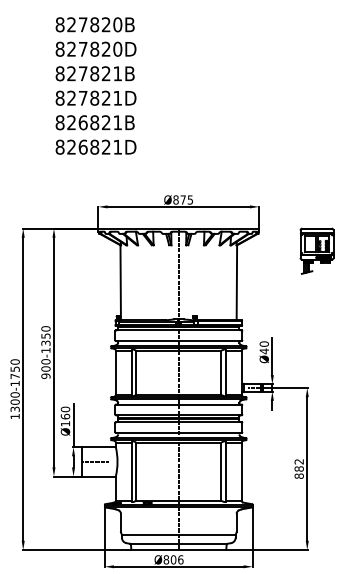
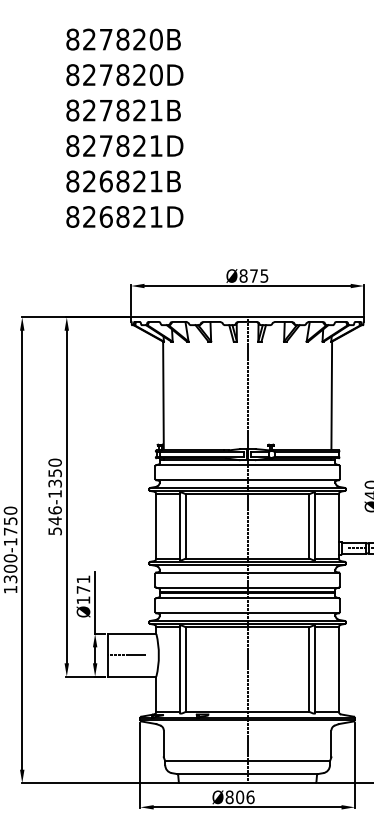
text: (95, 85) -> (124, 127), moved
text: (45, 368) -> (54, 520), 900-1350 -> 546-1350
text: (65, 412) -> (83, 583), Ø160 -> Ø171

